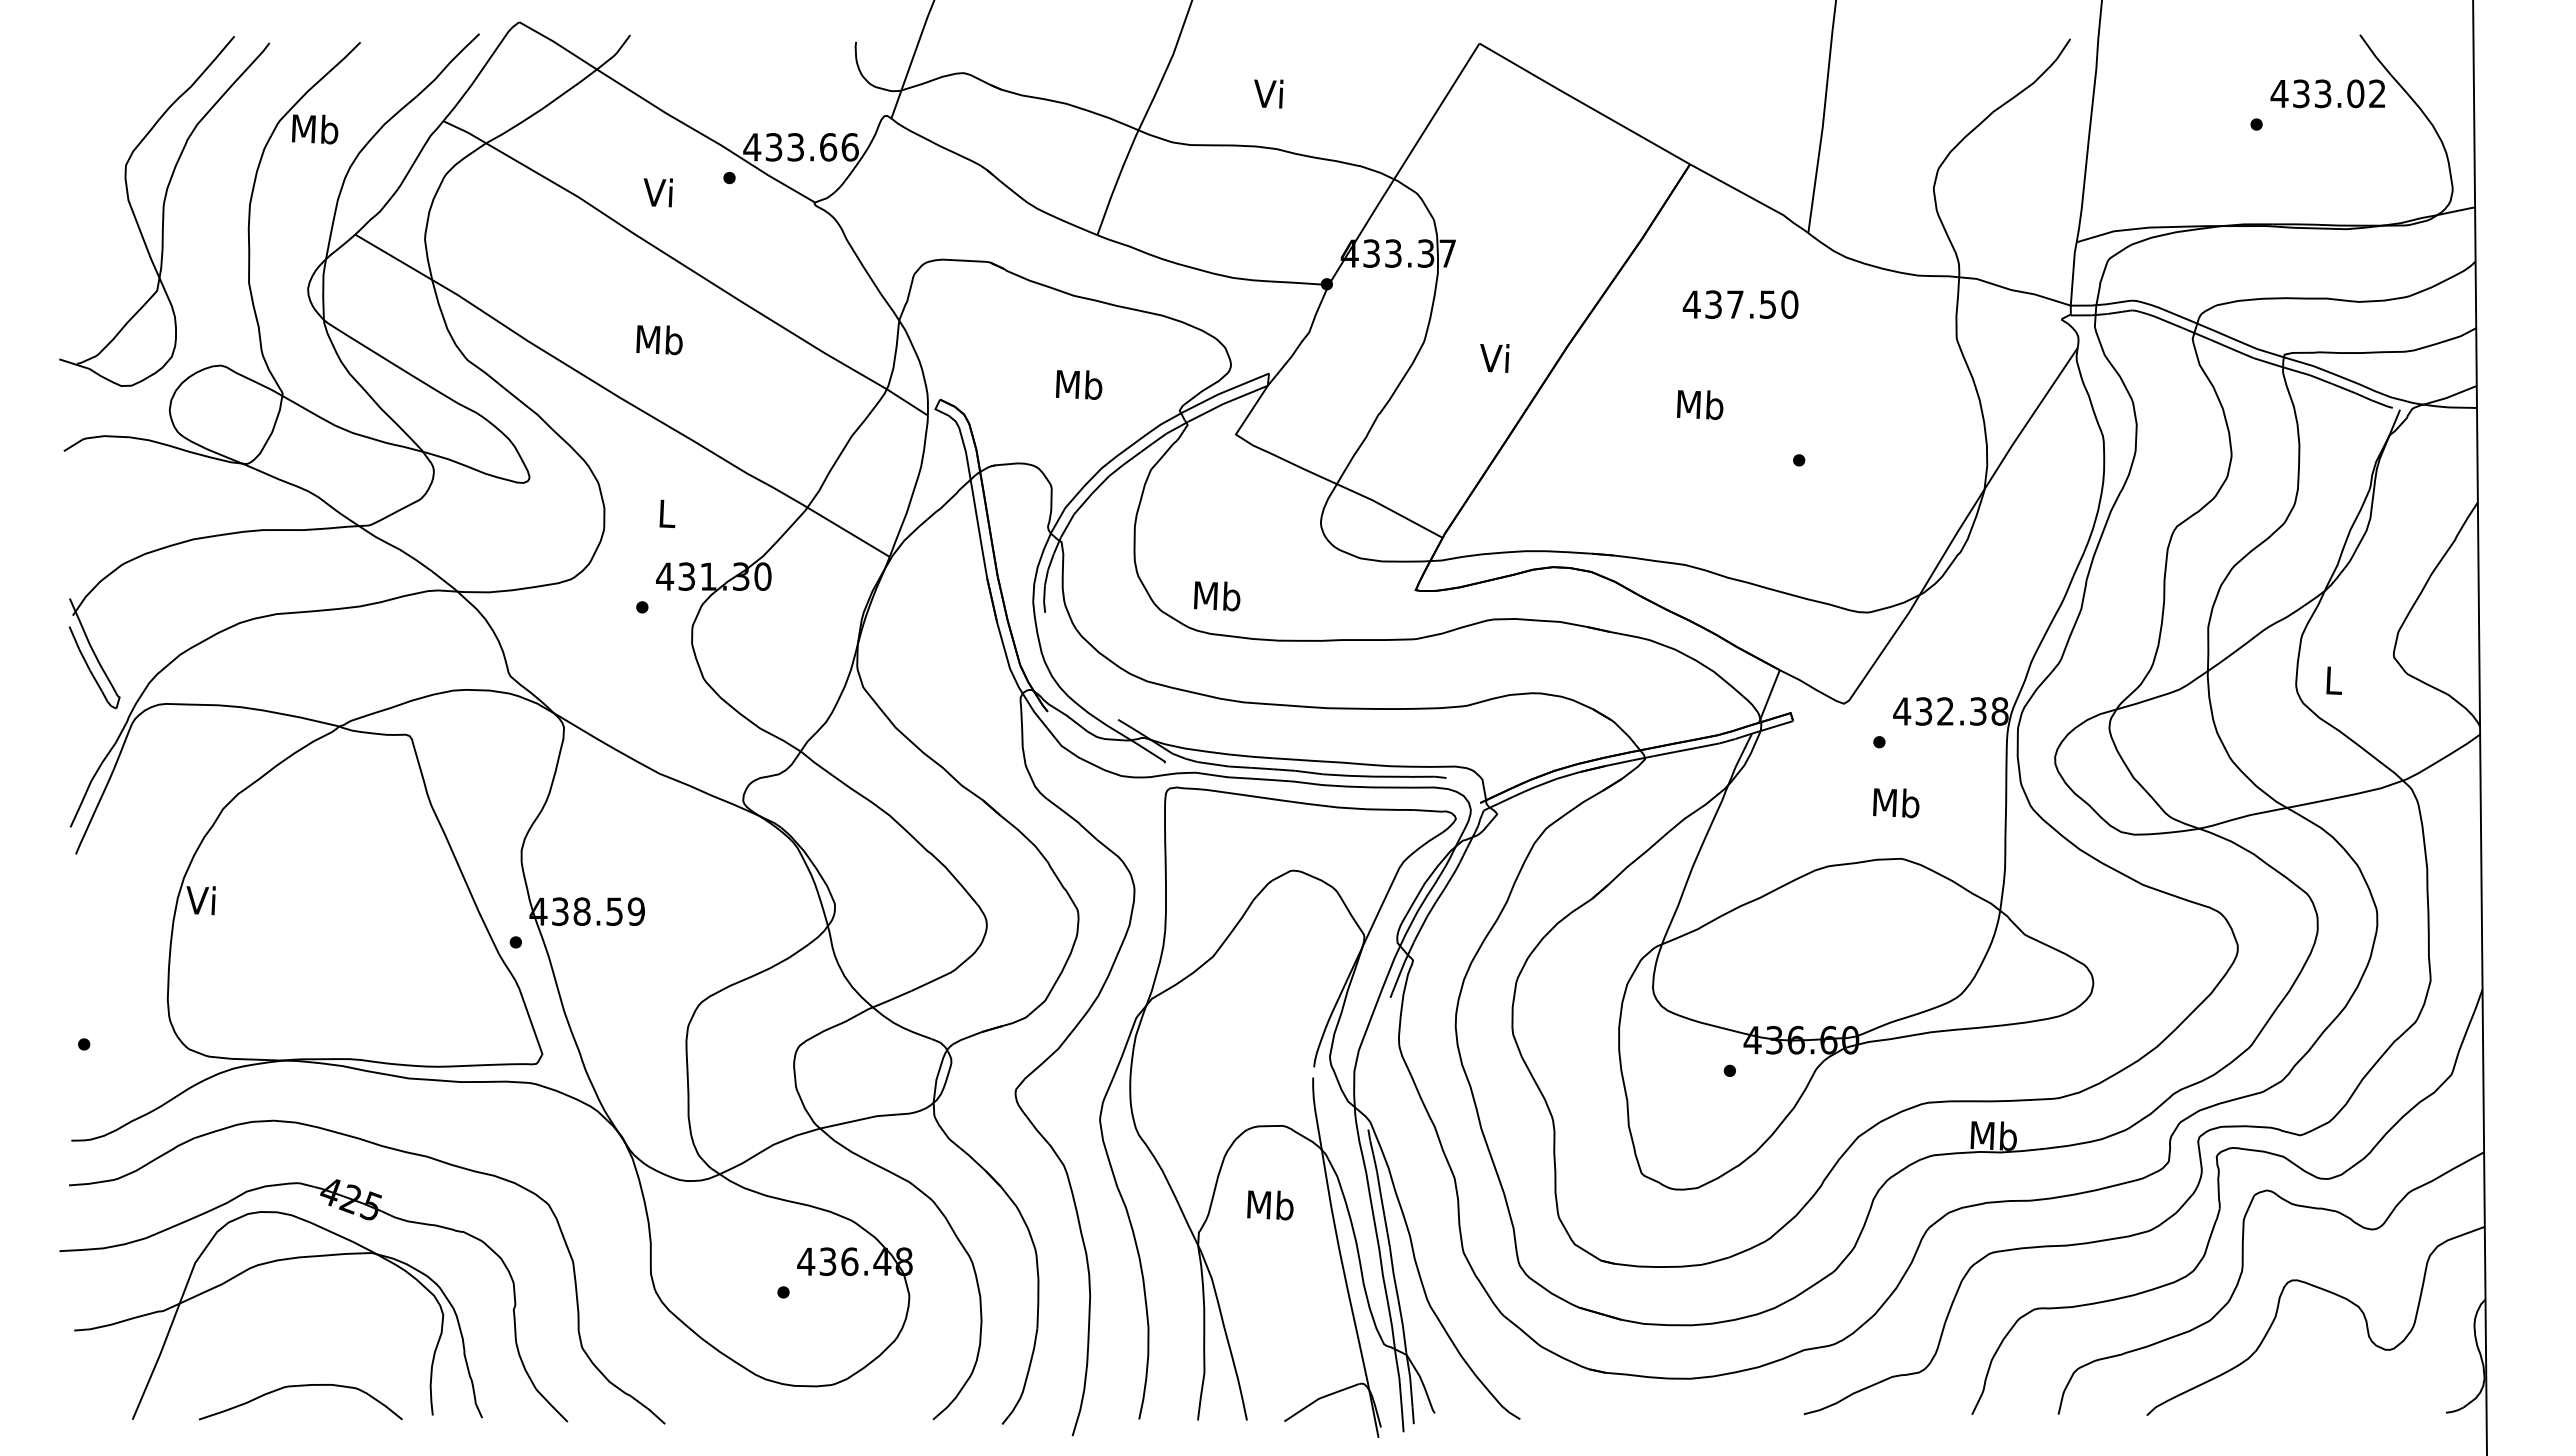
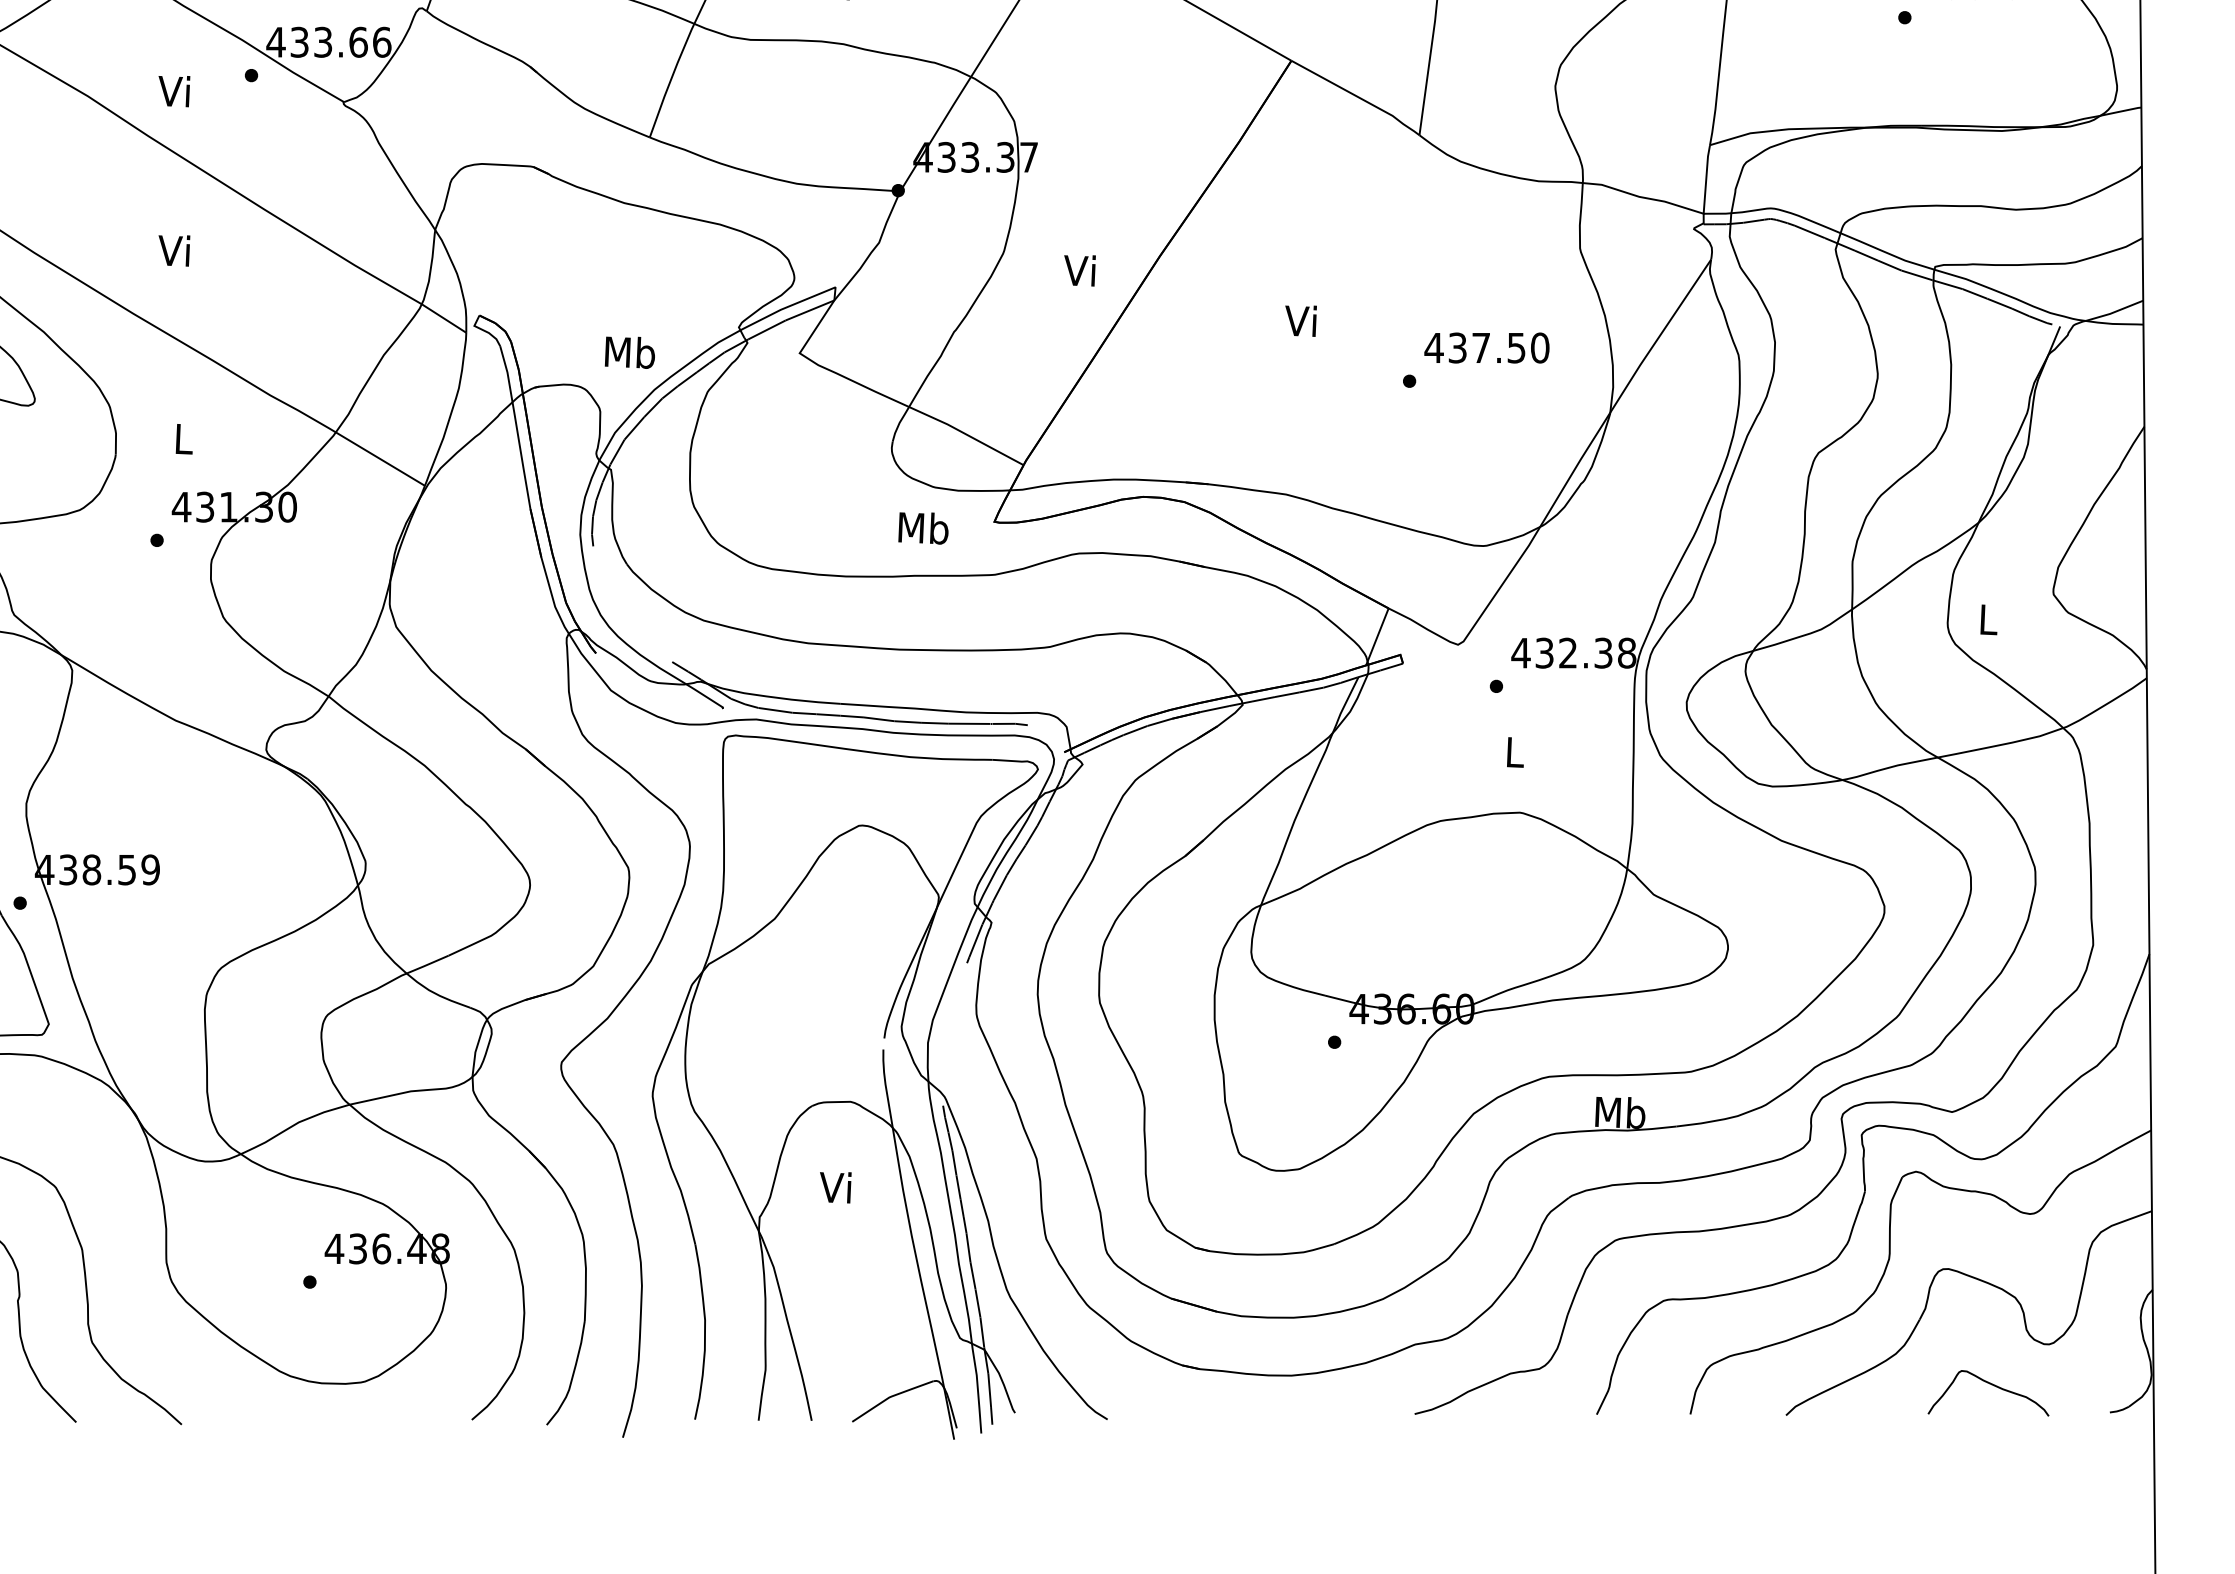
text: (1740, 304) -> (1486, 347), moved
text: (659, 340) -> (175, 251), Mb -> Vi
text: (1079, 384) -> (630, 352), moved
text: (1700, 405) -> (1302, 321), Mb -> Vi
text: (1217, 596) -> (923, 528), moved
text: (1896, 803) -> (1514, 752), Mb -> L
text: (1270, 1205) -> (837, 1188), Mb -> Vi
curve: (2335, 1387) -> (1990, 1385), added

